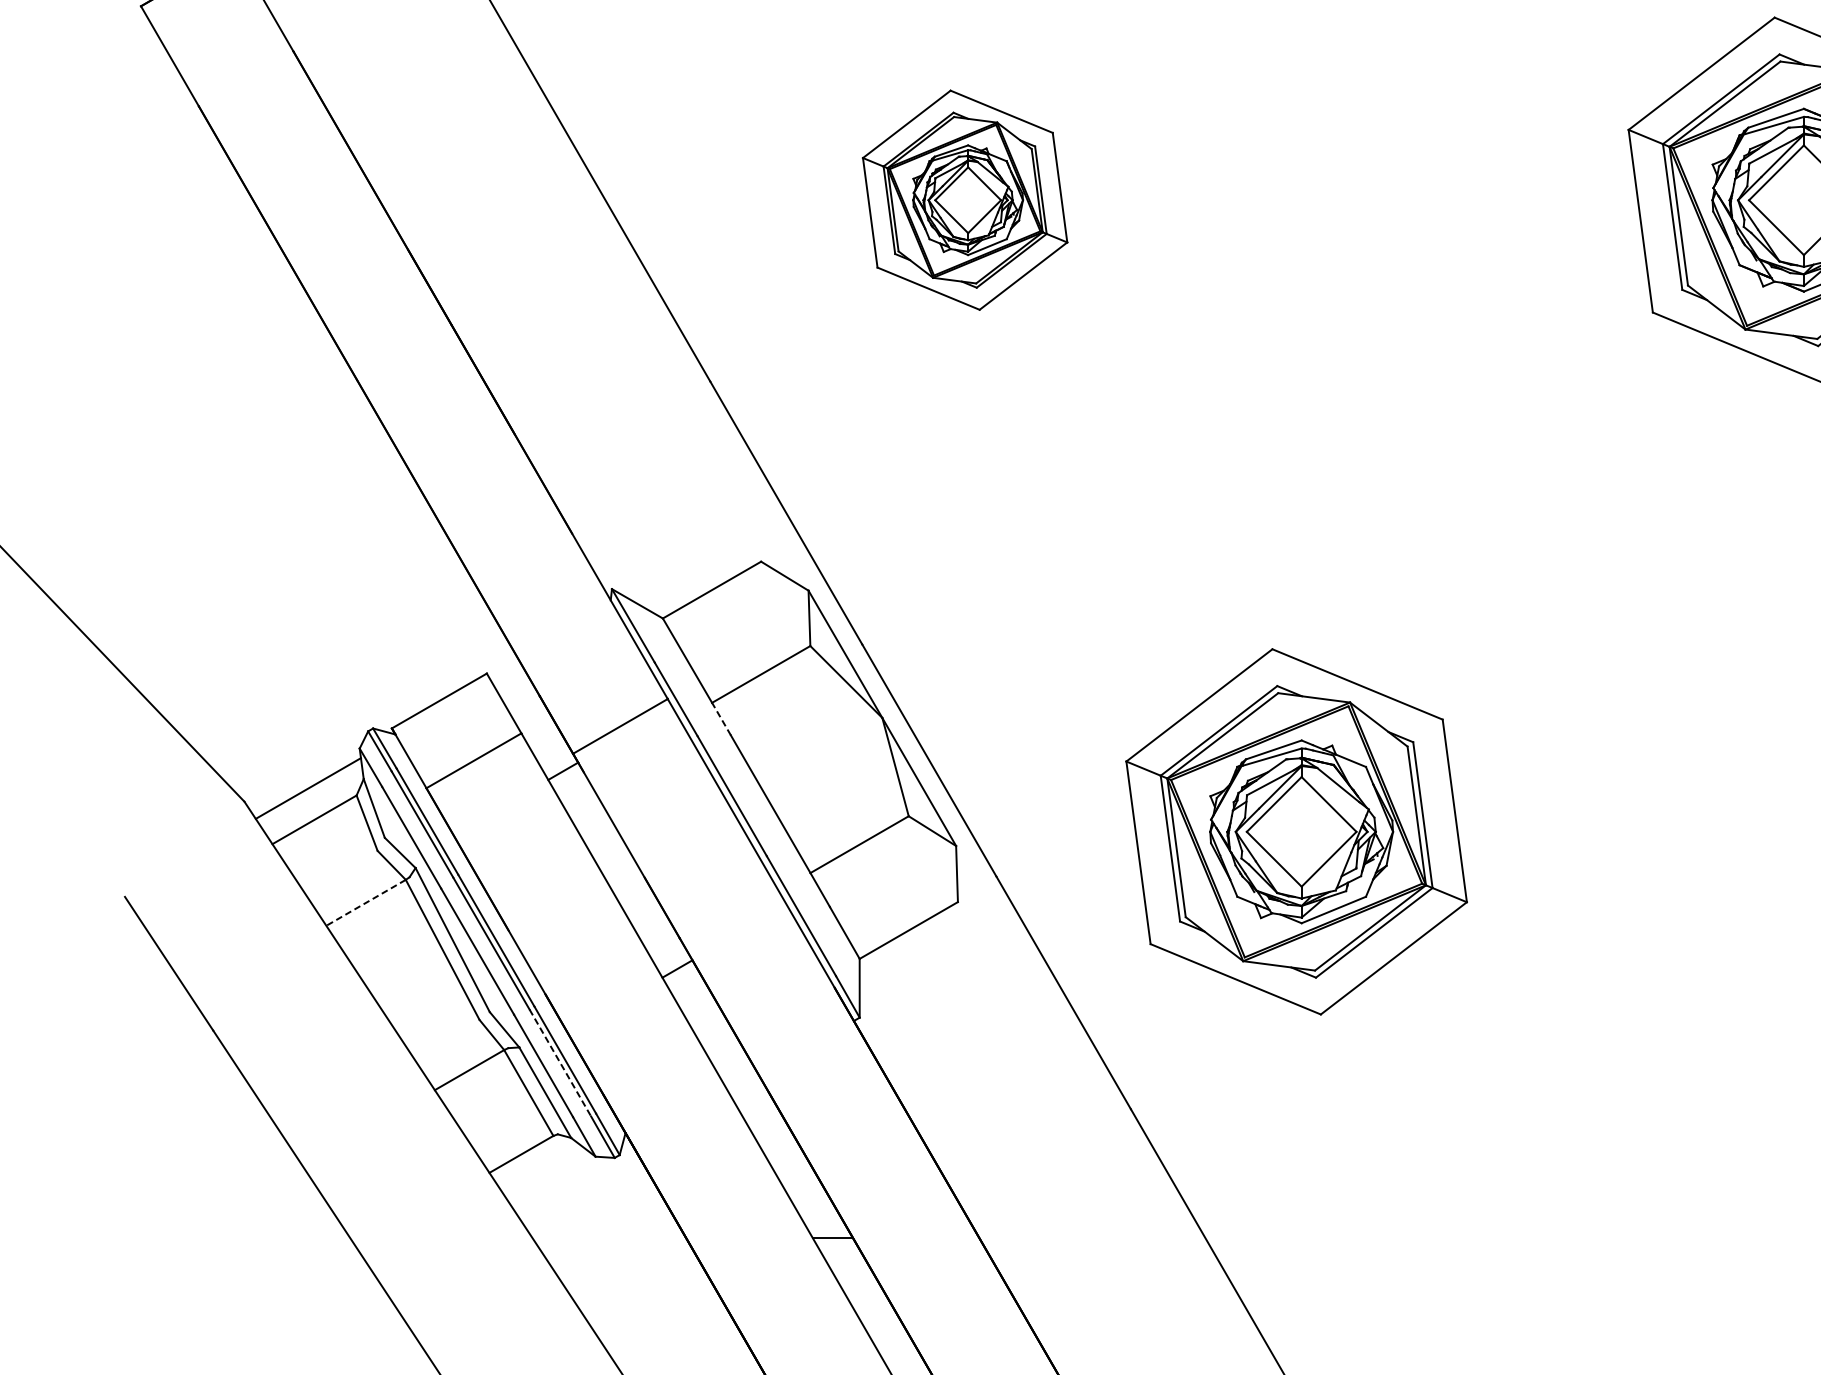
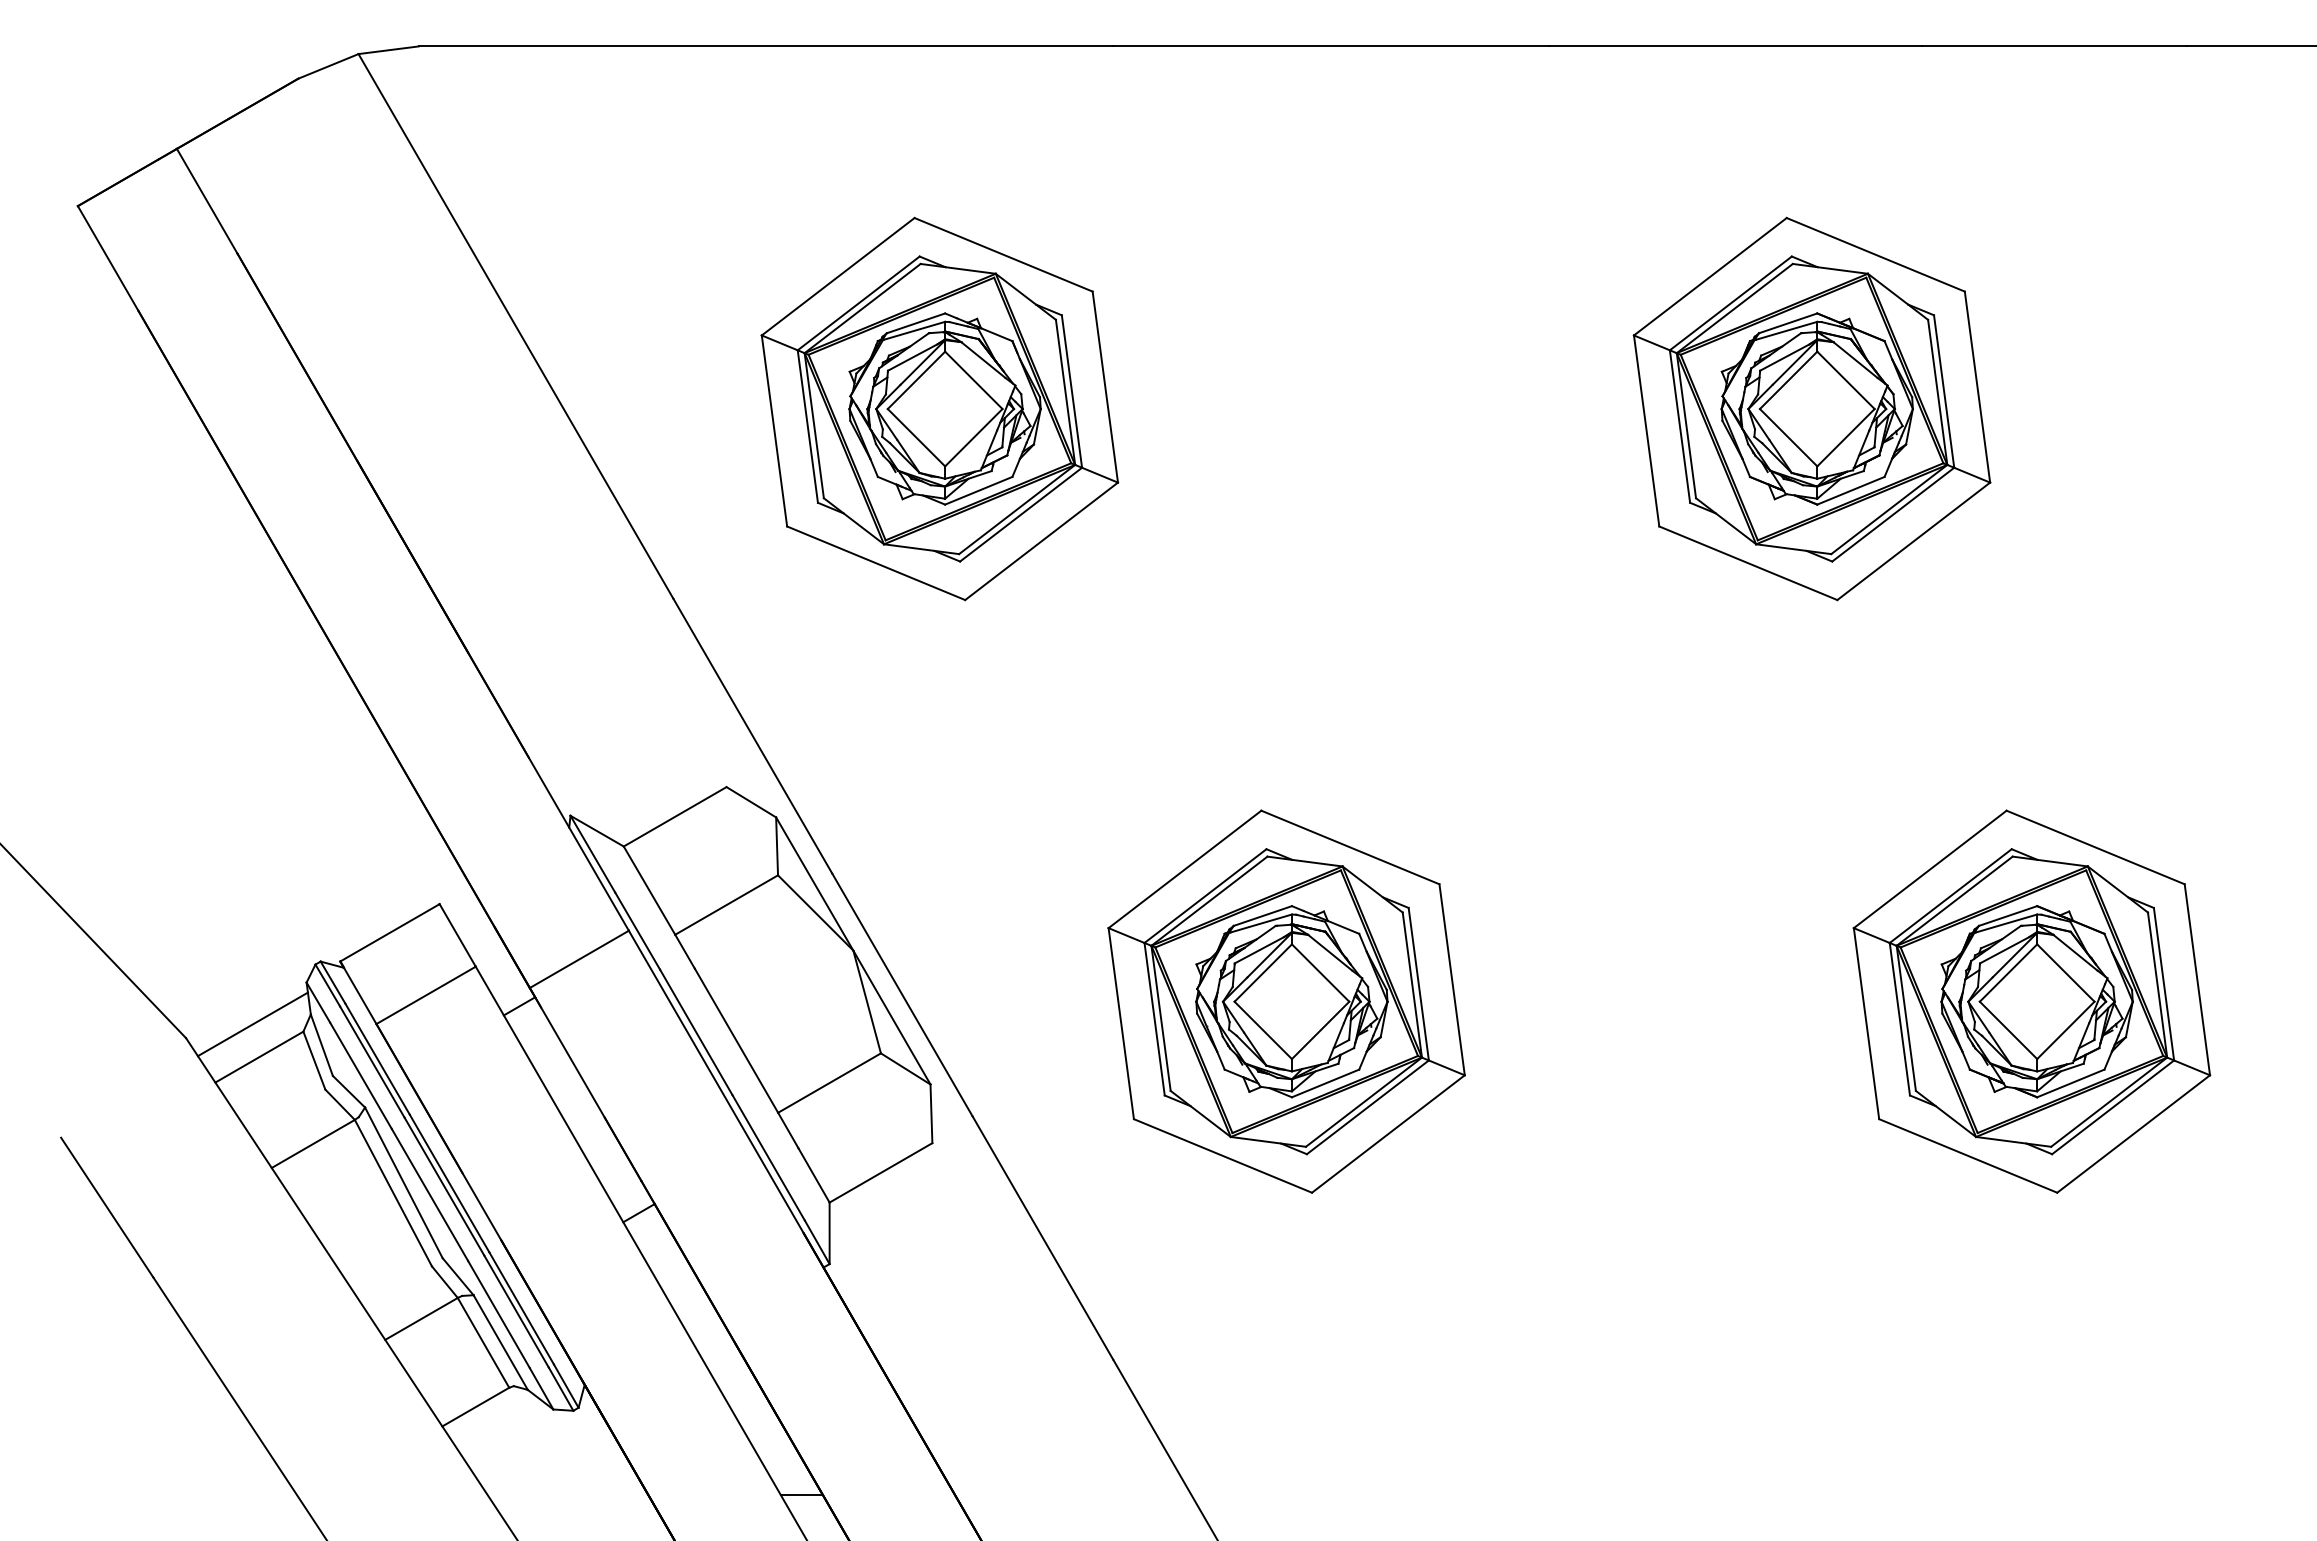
part: (964, 199) -> (939, 408), size x1.67
line: (721, 718) -> (685, 951), dashed -> solid
part: (1296, 831) -> (1286, 1001), moved
line: (365, 903) -> (312, 1144), dashed -> solid
line: (560, 1063) -> (516, 1311), dashed -> solid

